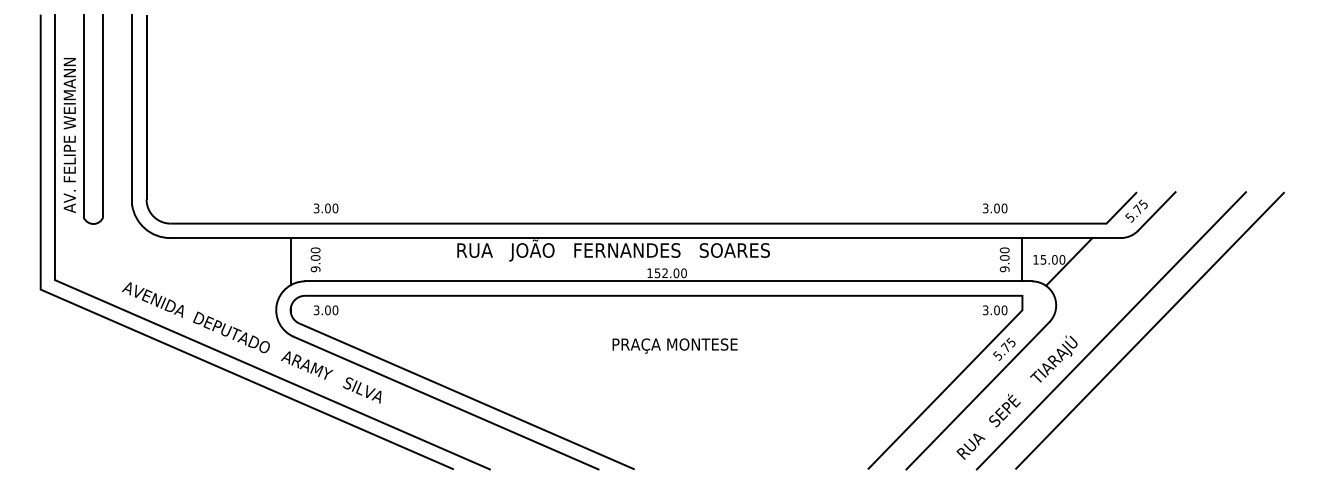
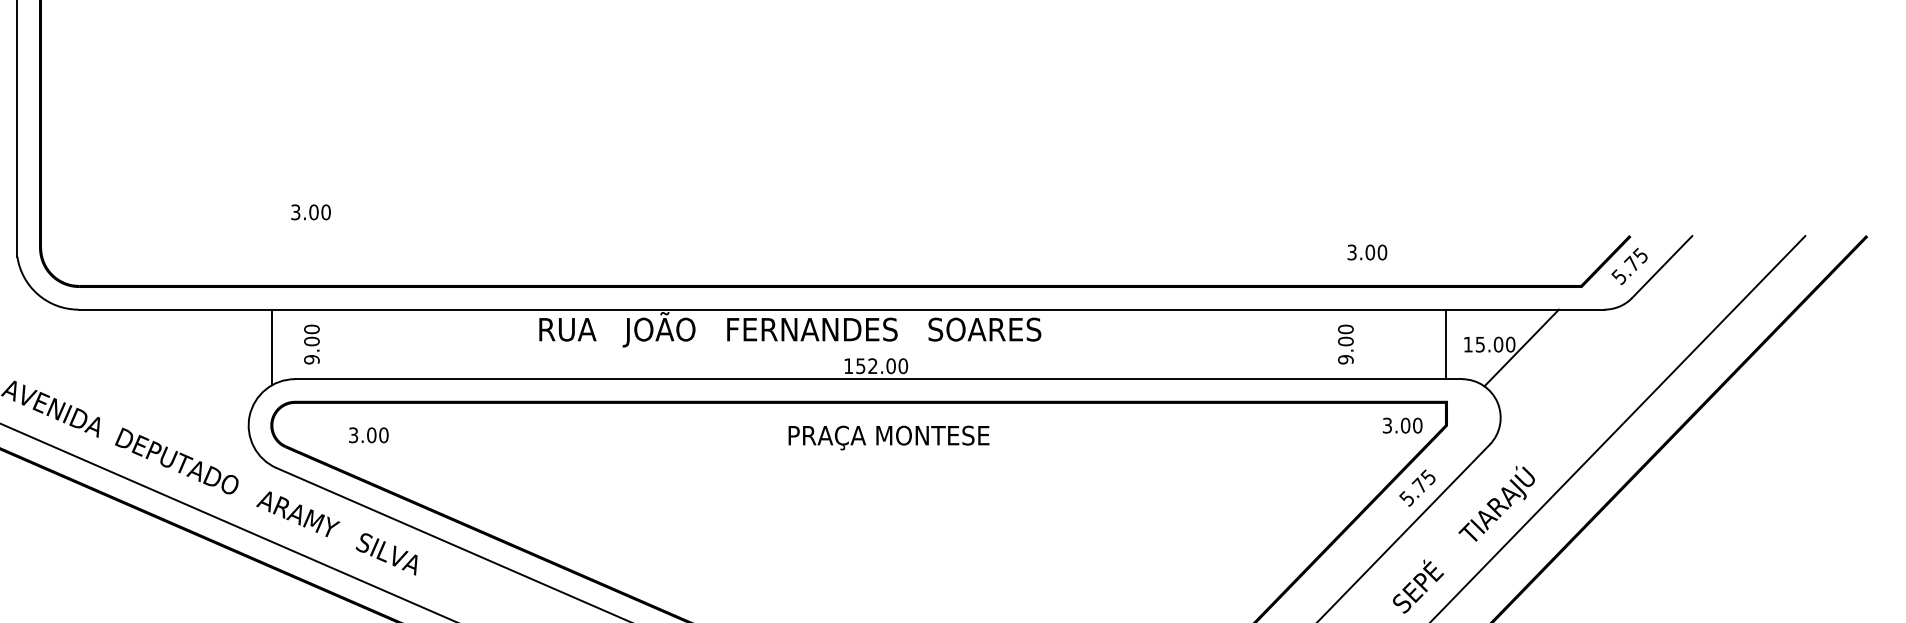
text: (325, 208) -> (310, 212), moved
text: (994, 208) -> (1366, 252), moved
text: (1004, 259) -> (1345, 344), moved
text: (325, 310) -> (367, 435), moved
text: (674, 345) -> (887, 437), moved

